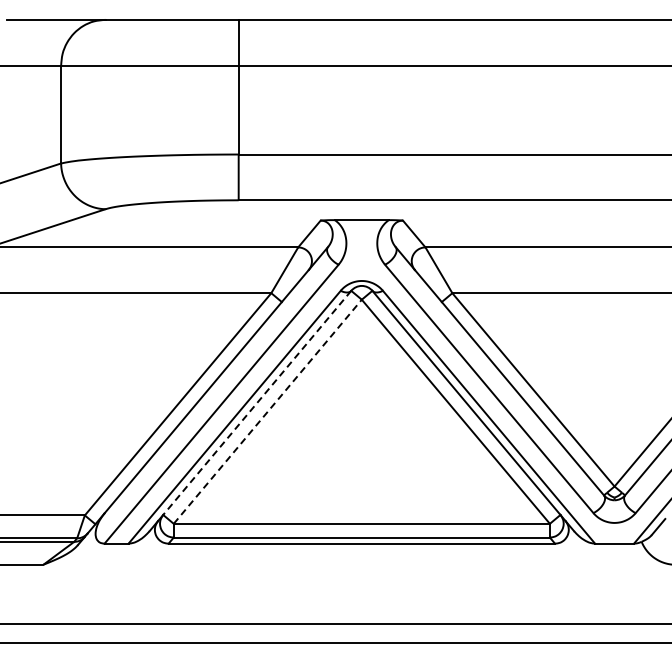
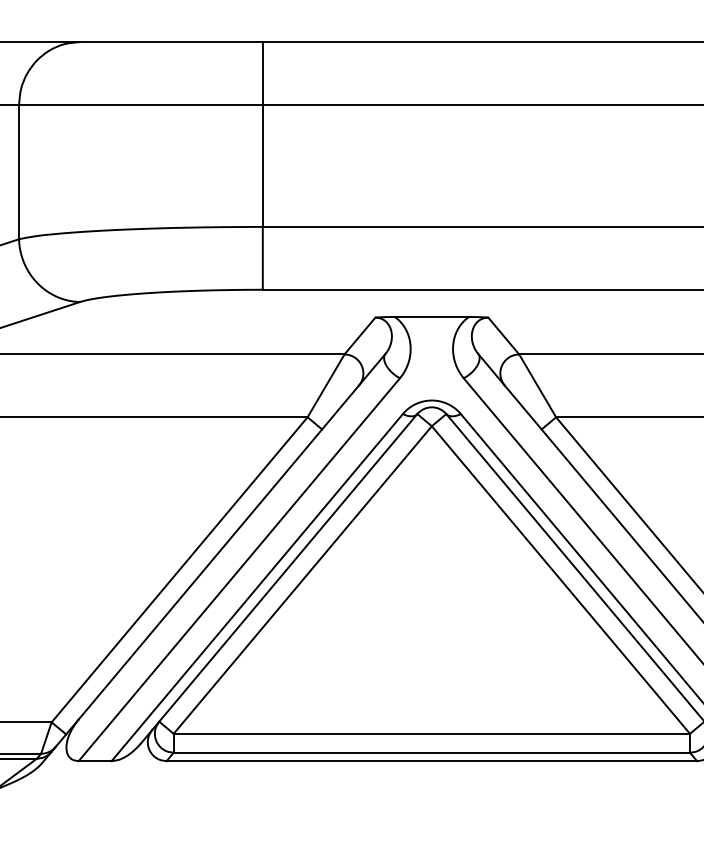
line: (256, 403) -> (287, 568), dashed -> solid
line: (268, 411) -> (303, 579), dashed -> solid

